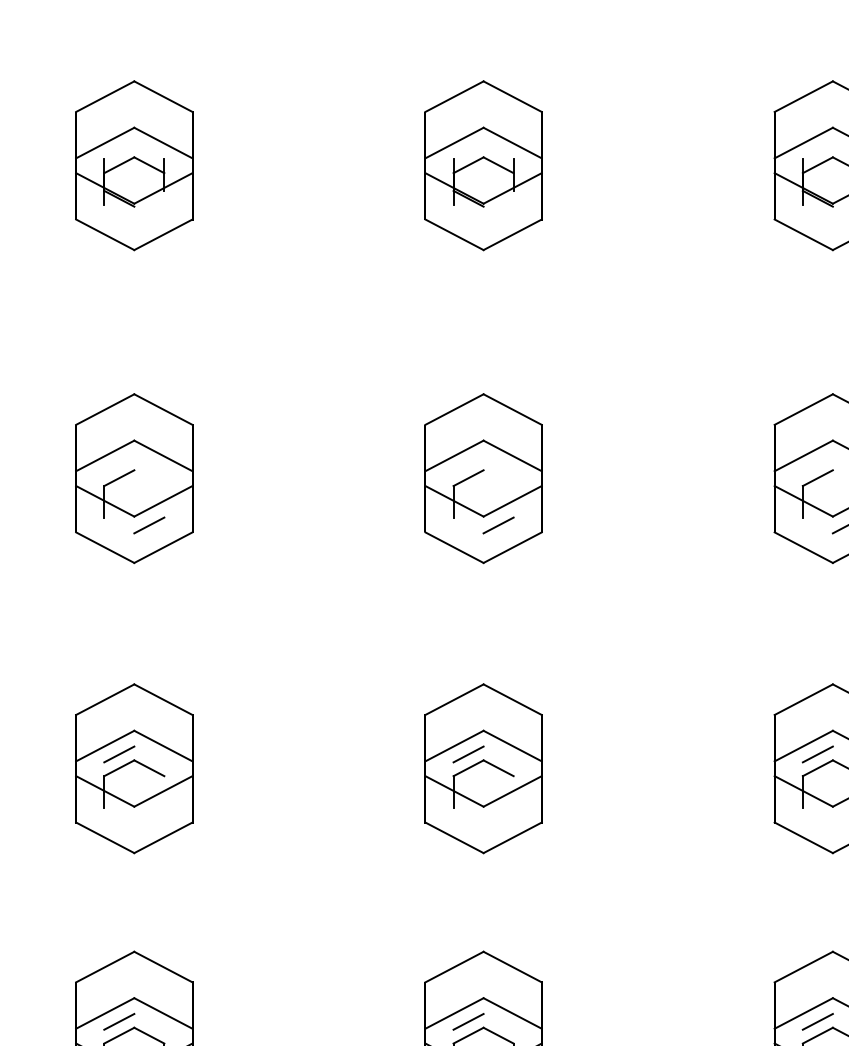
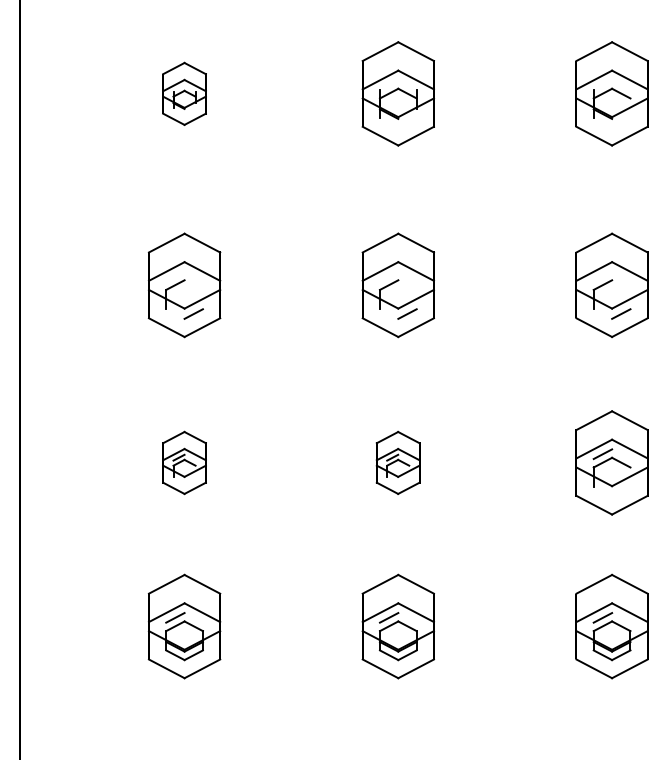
part: (134, 165) -> (184, 93), size x0.6
part: (134, 768) -> (184, 462), size x0.6
part: (482, 768) -> (397, 462), size x0.6

